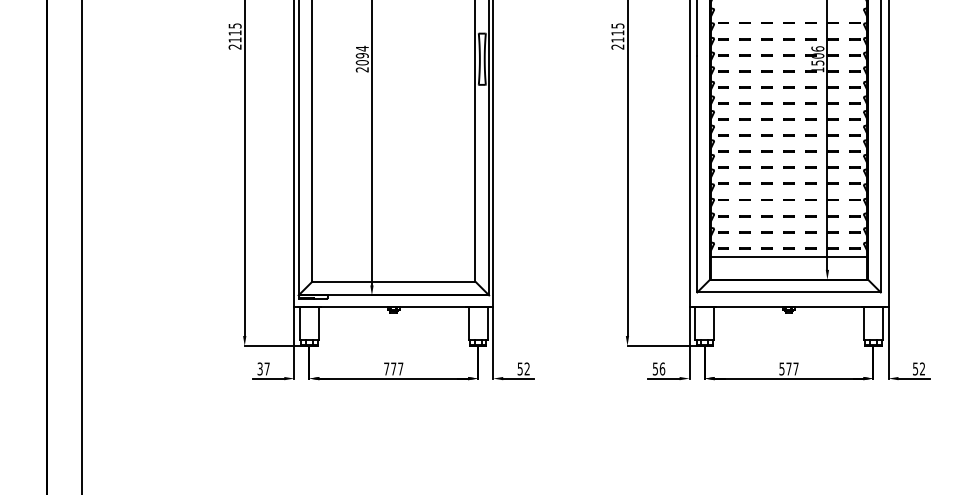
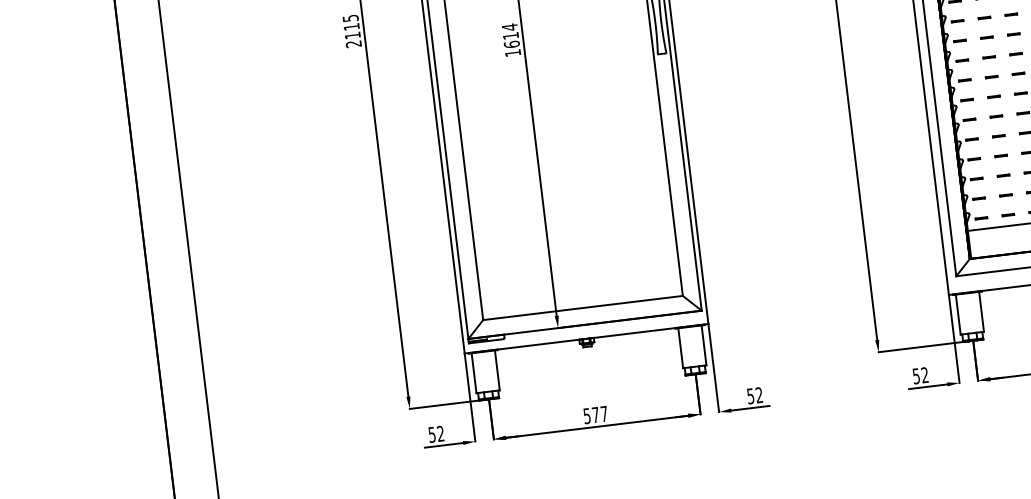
text: (361, 62) -> (510, 44), 2094 -> 1614
text: (263, 368) -> (436, 433), 37 -> 52
text: (386, 368) -> (586, 415), 777 -> 577
text: (662, 368) -> (924, 374), 56 -> 52

